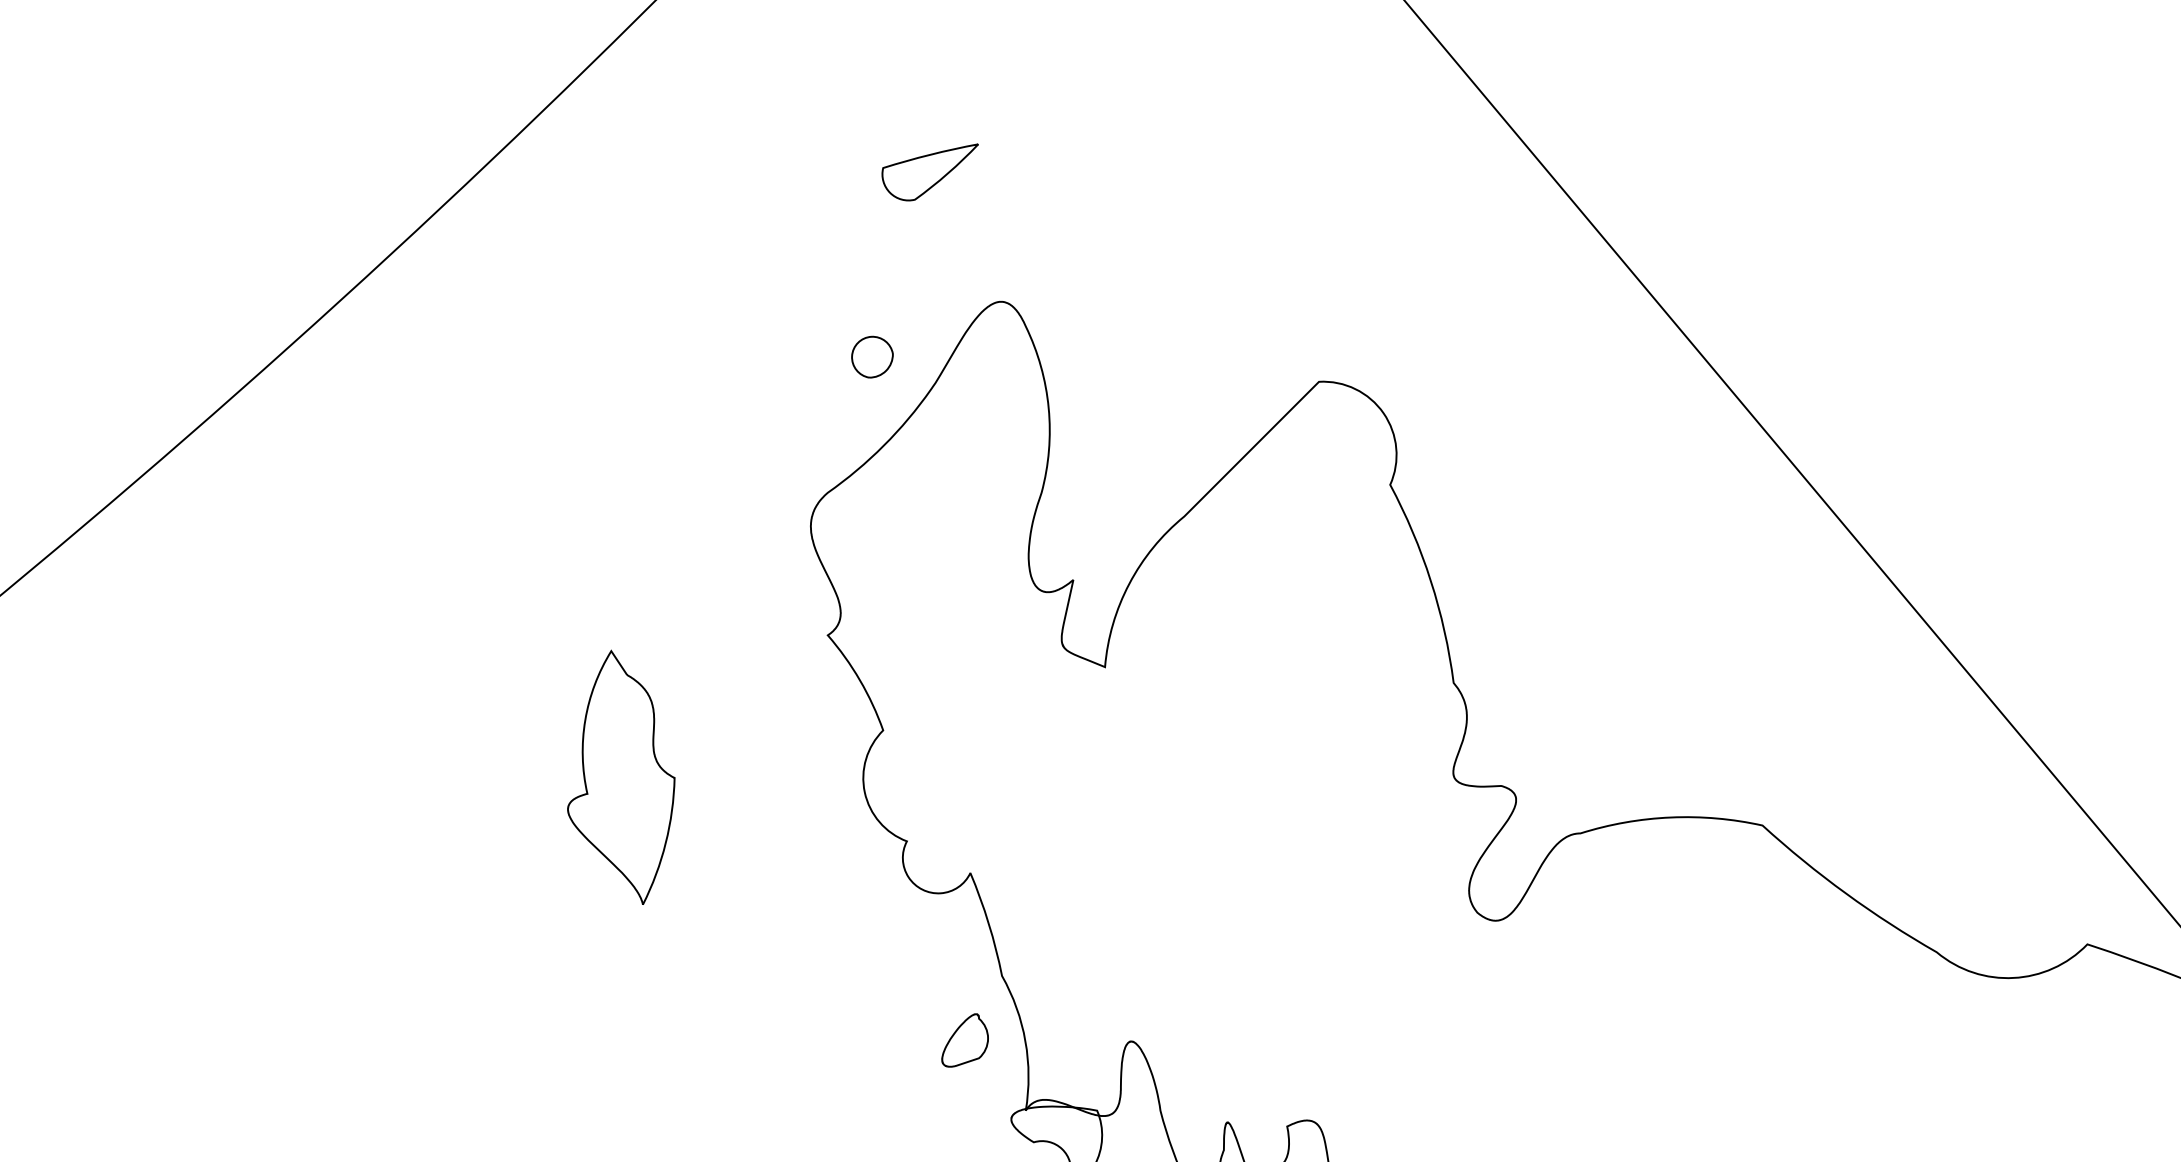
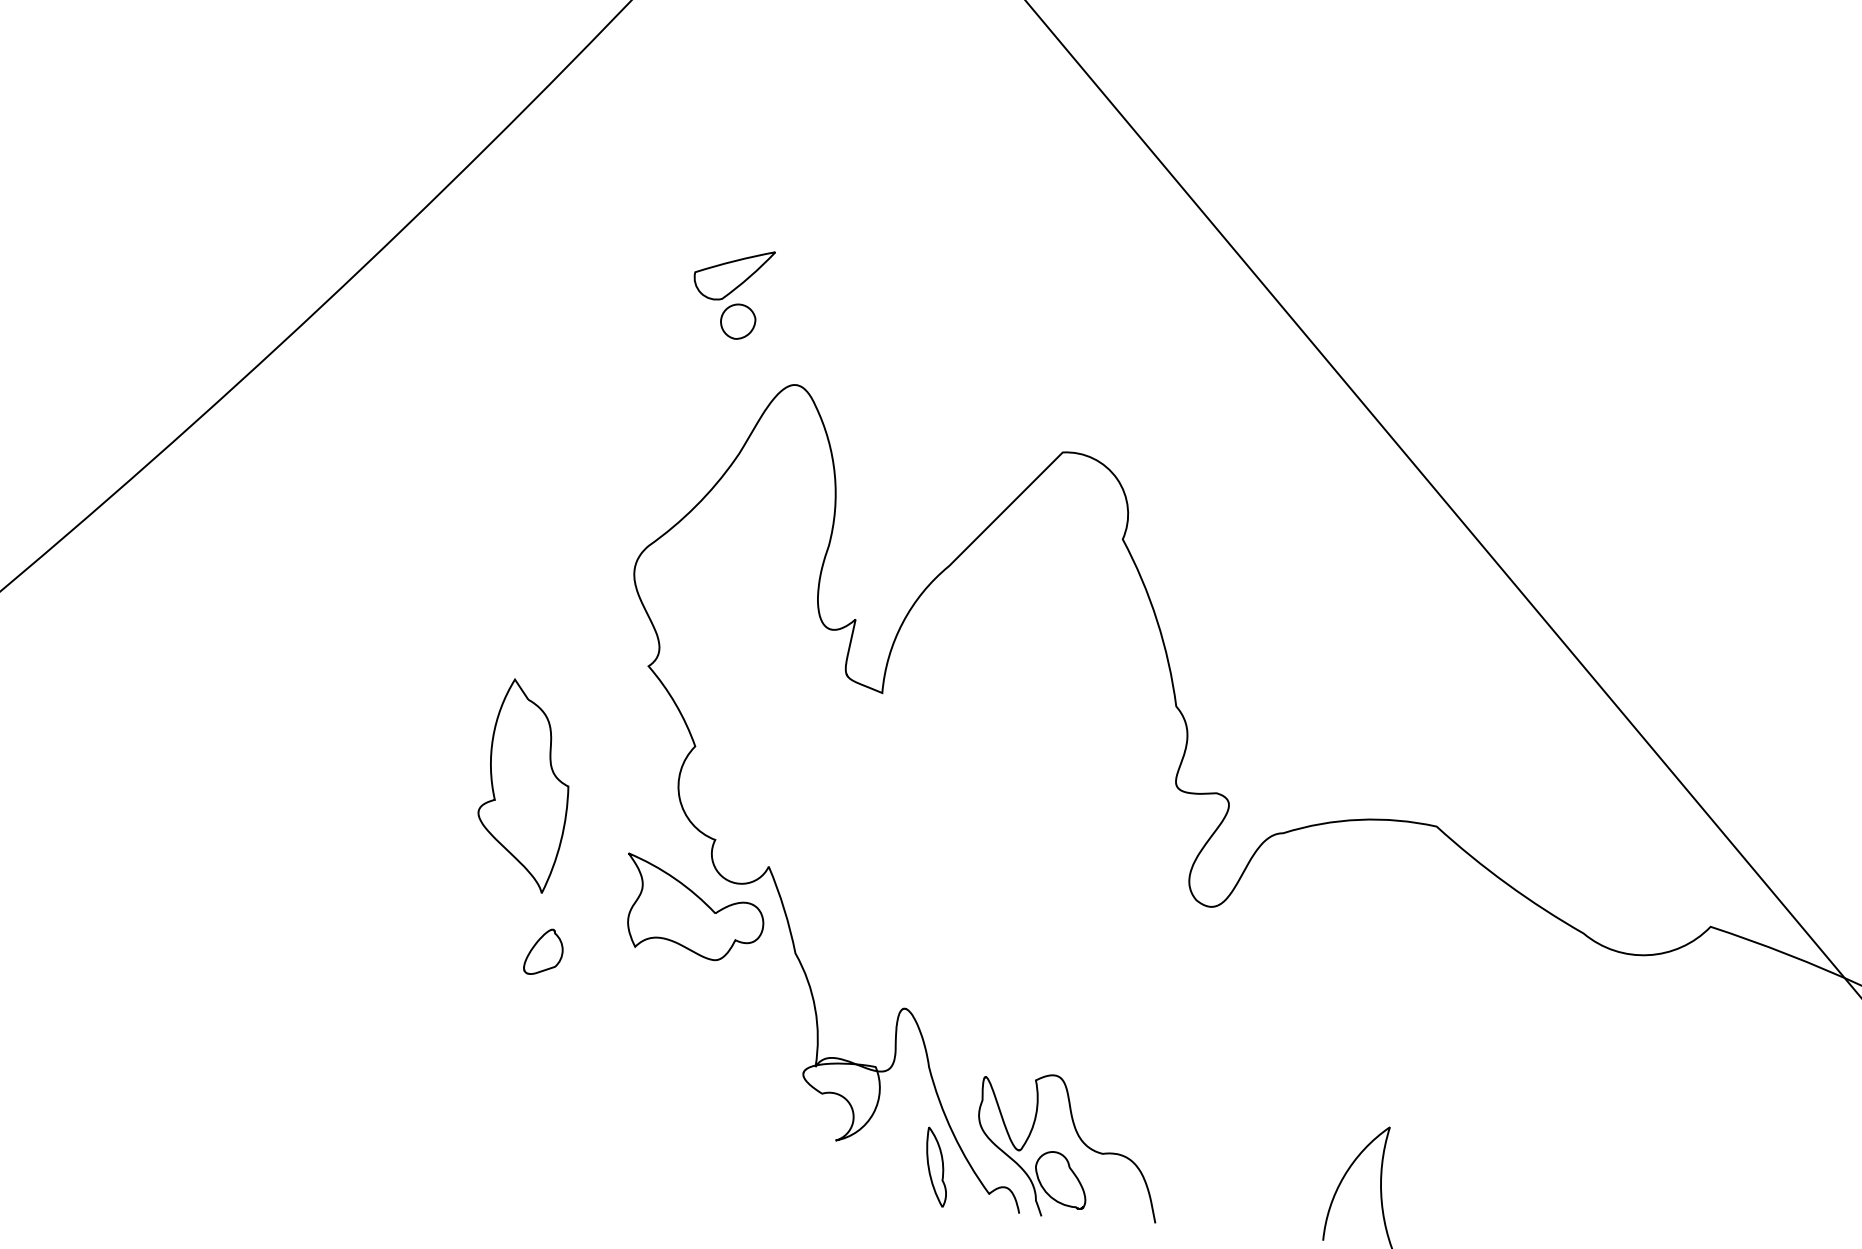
part: (872, 356) -> (738, 321), moved
part: (621, 776) -> (523, 785), moved
part: (883, 920) -> (695, 906), added
part: (965, 1040) -> (543, 951), moved

